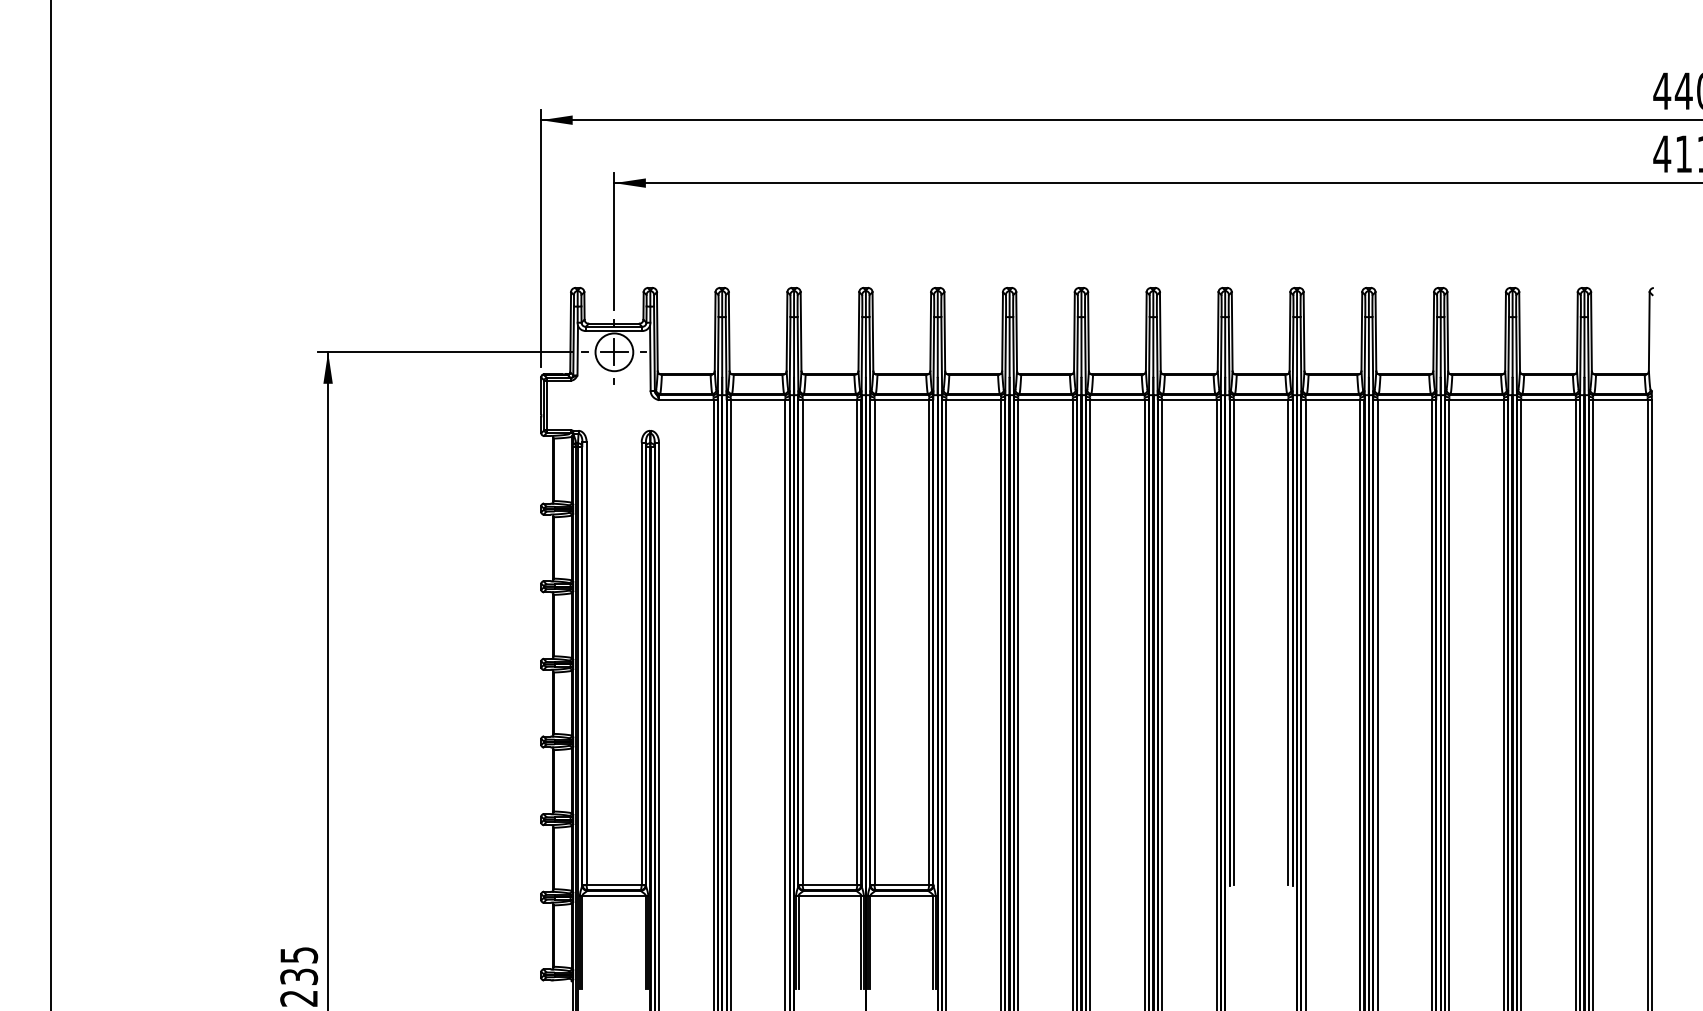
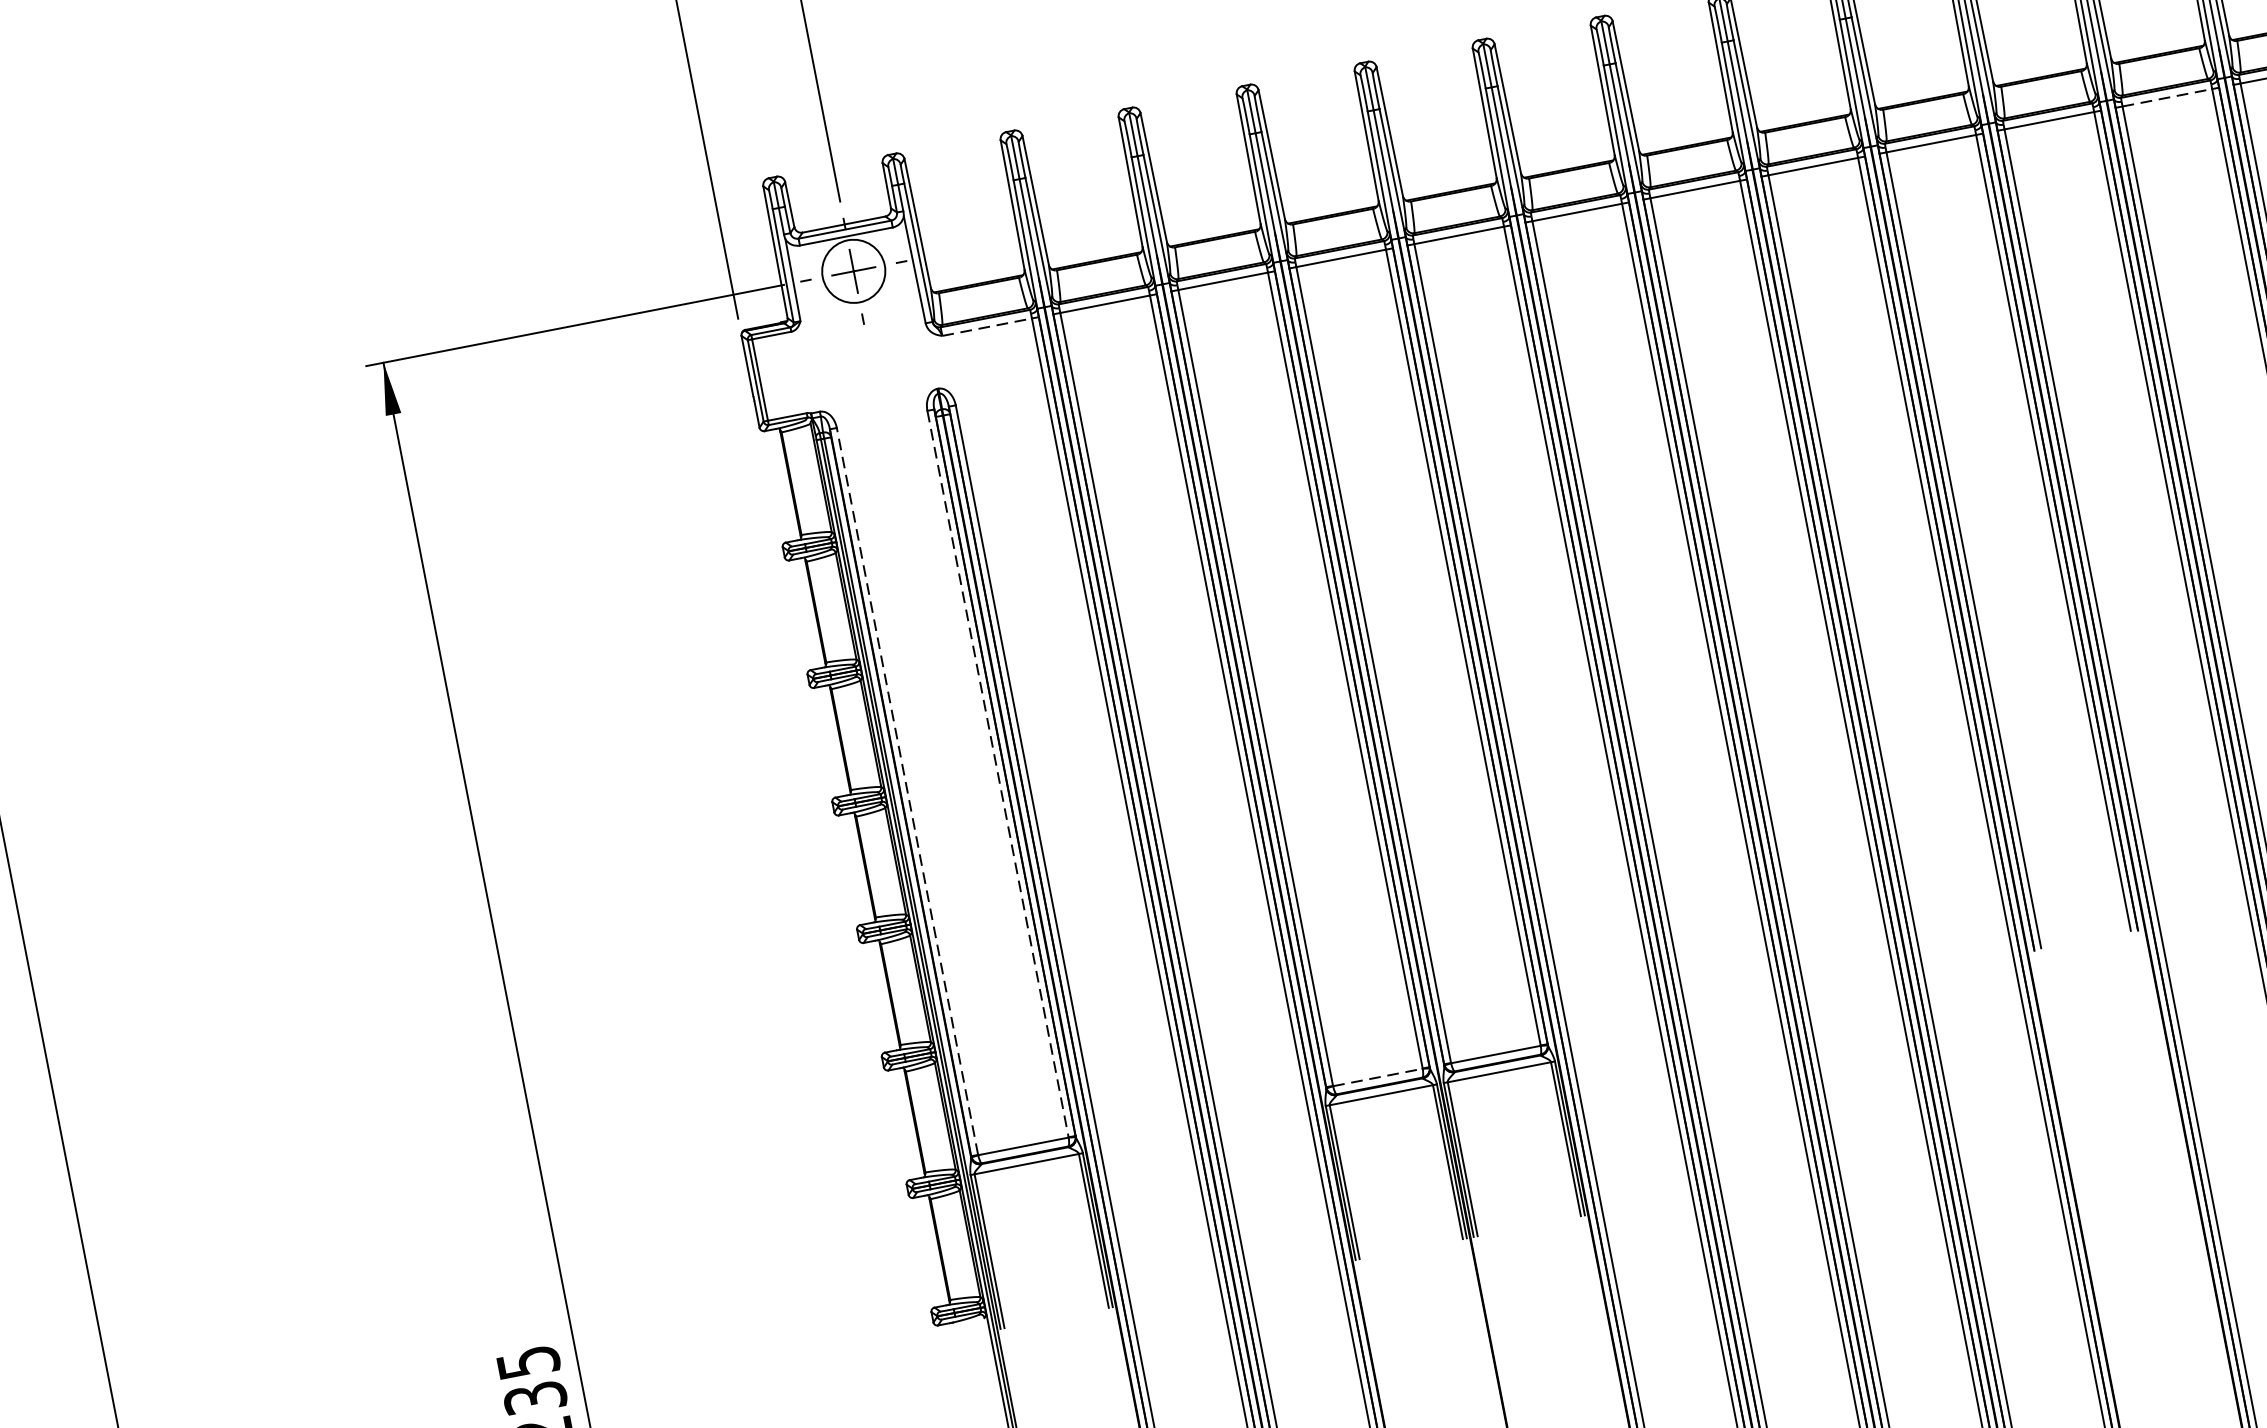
line: (686, 400) -> (987, 327), solid -> dashed
line: (1405, 400) -> (2168, 97), solid -> dashed
line: (586, 663) -> (907, 791), solid -> dashed
line: (641, 664) -> (997, 775), solid -> dashed
line: (830, 885) -> (1378, 1078), solid -> dashed

